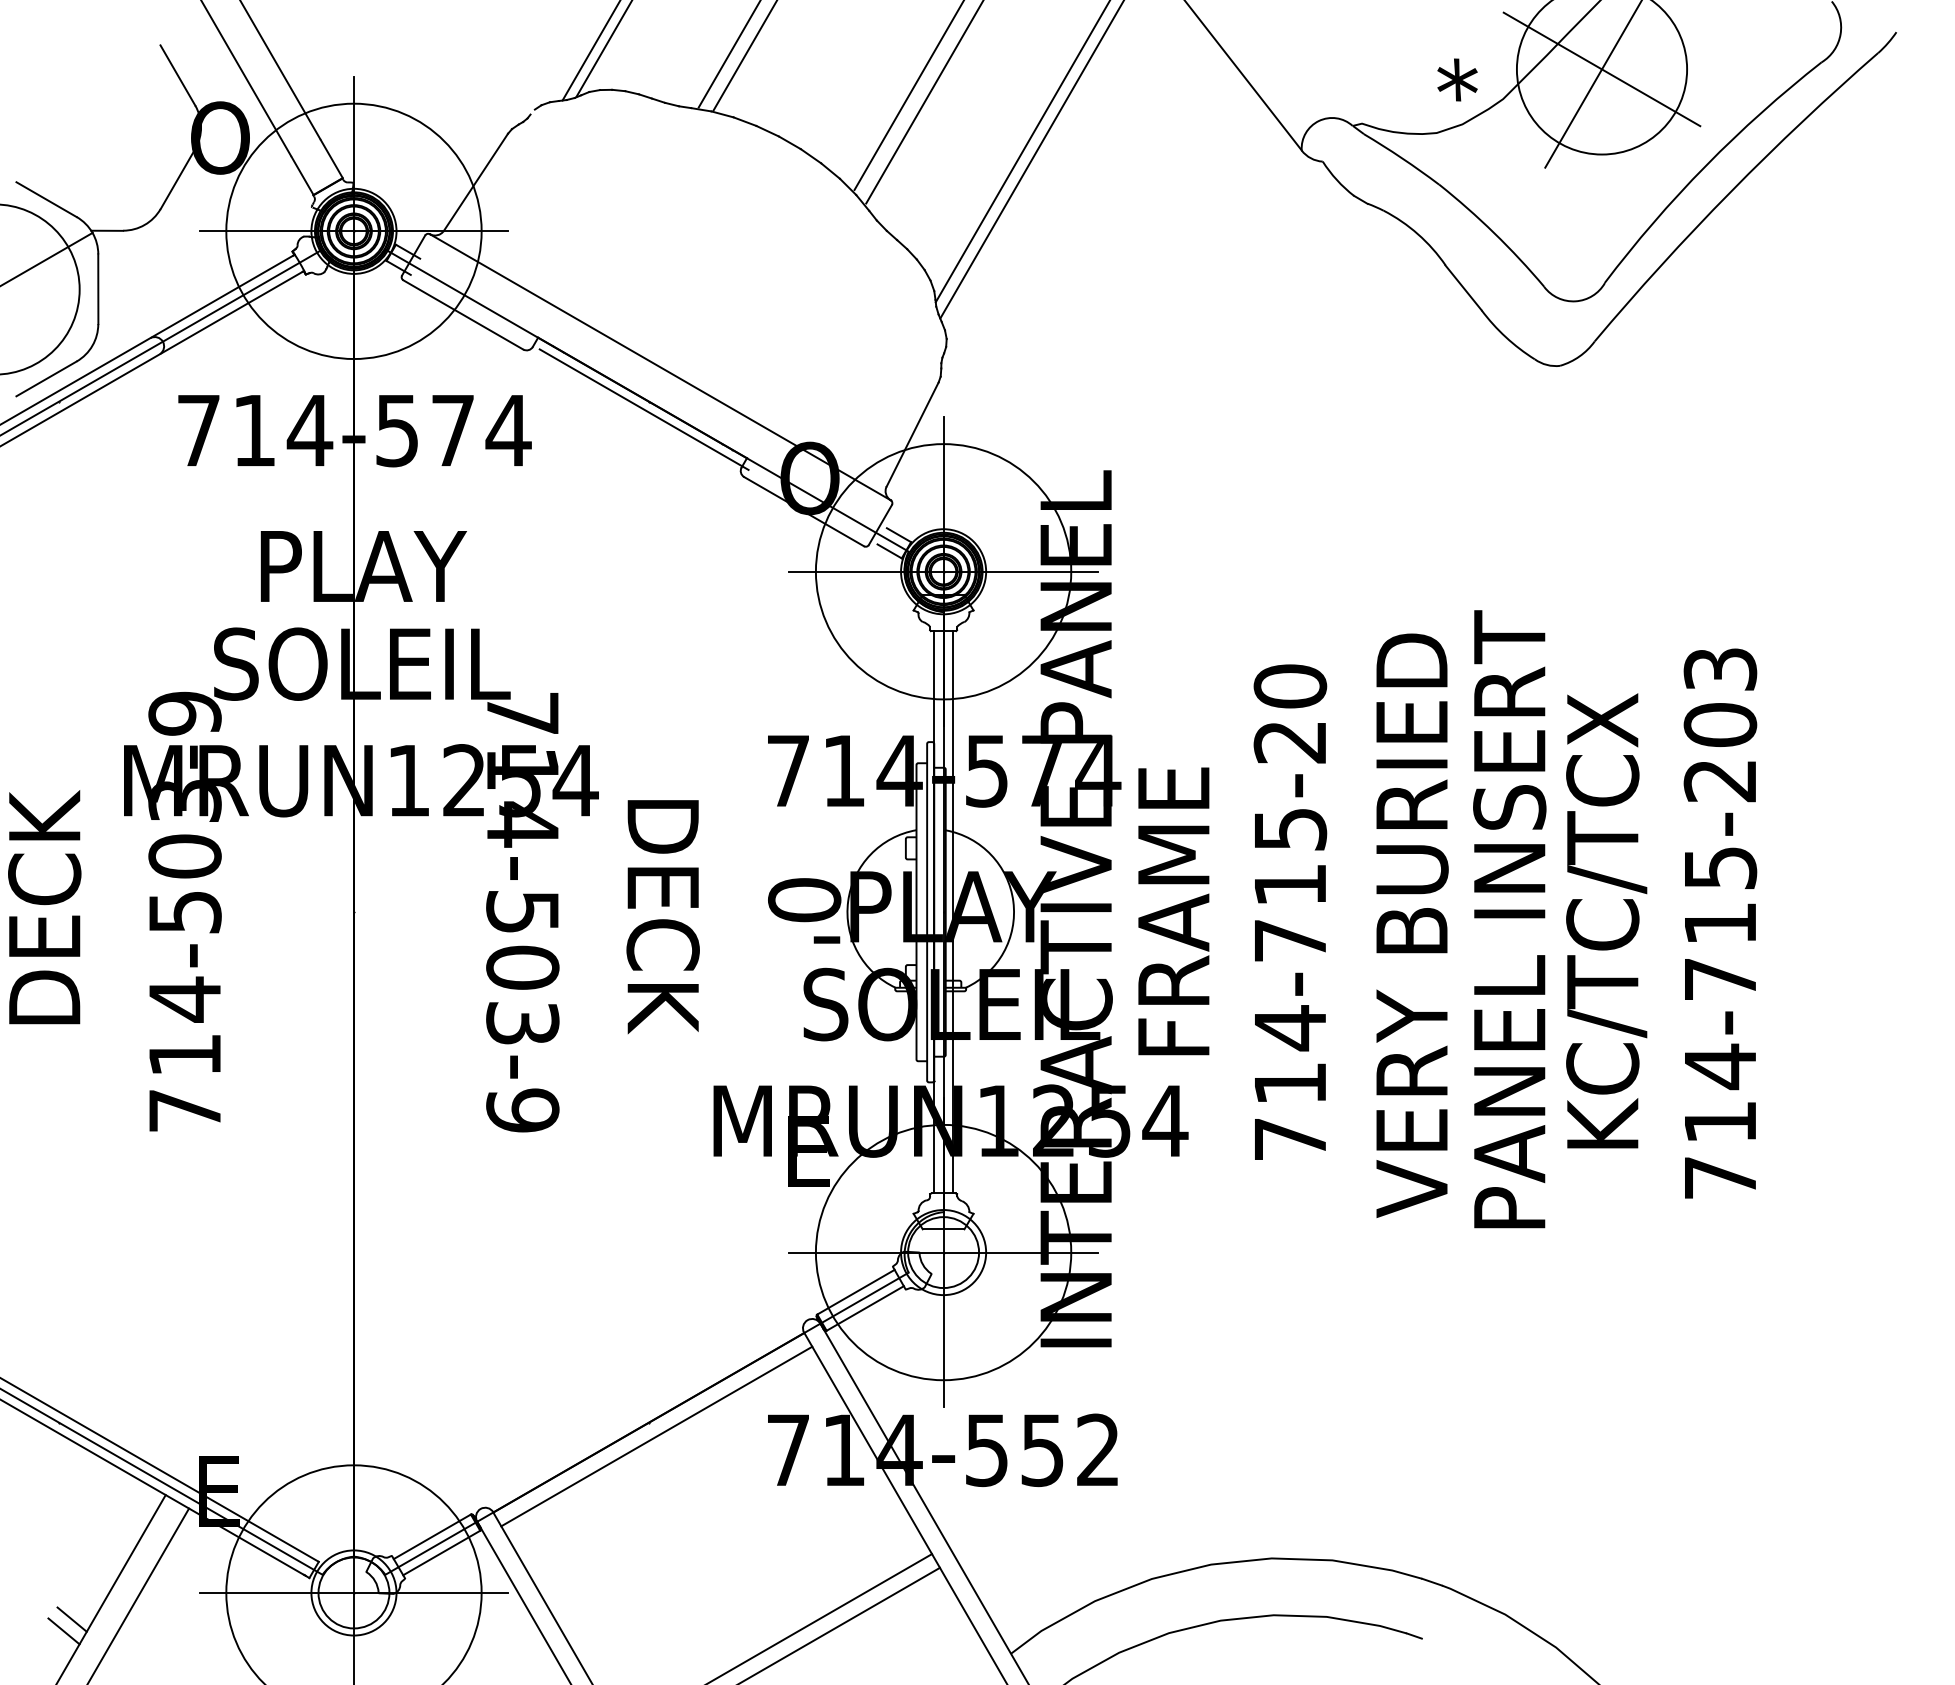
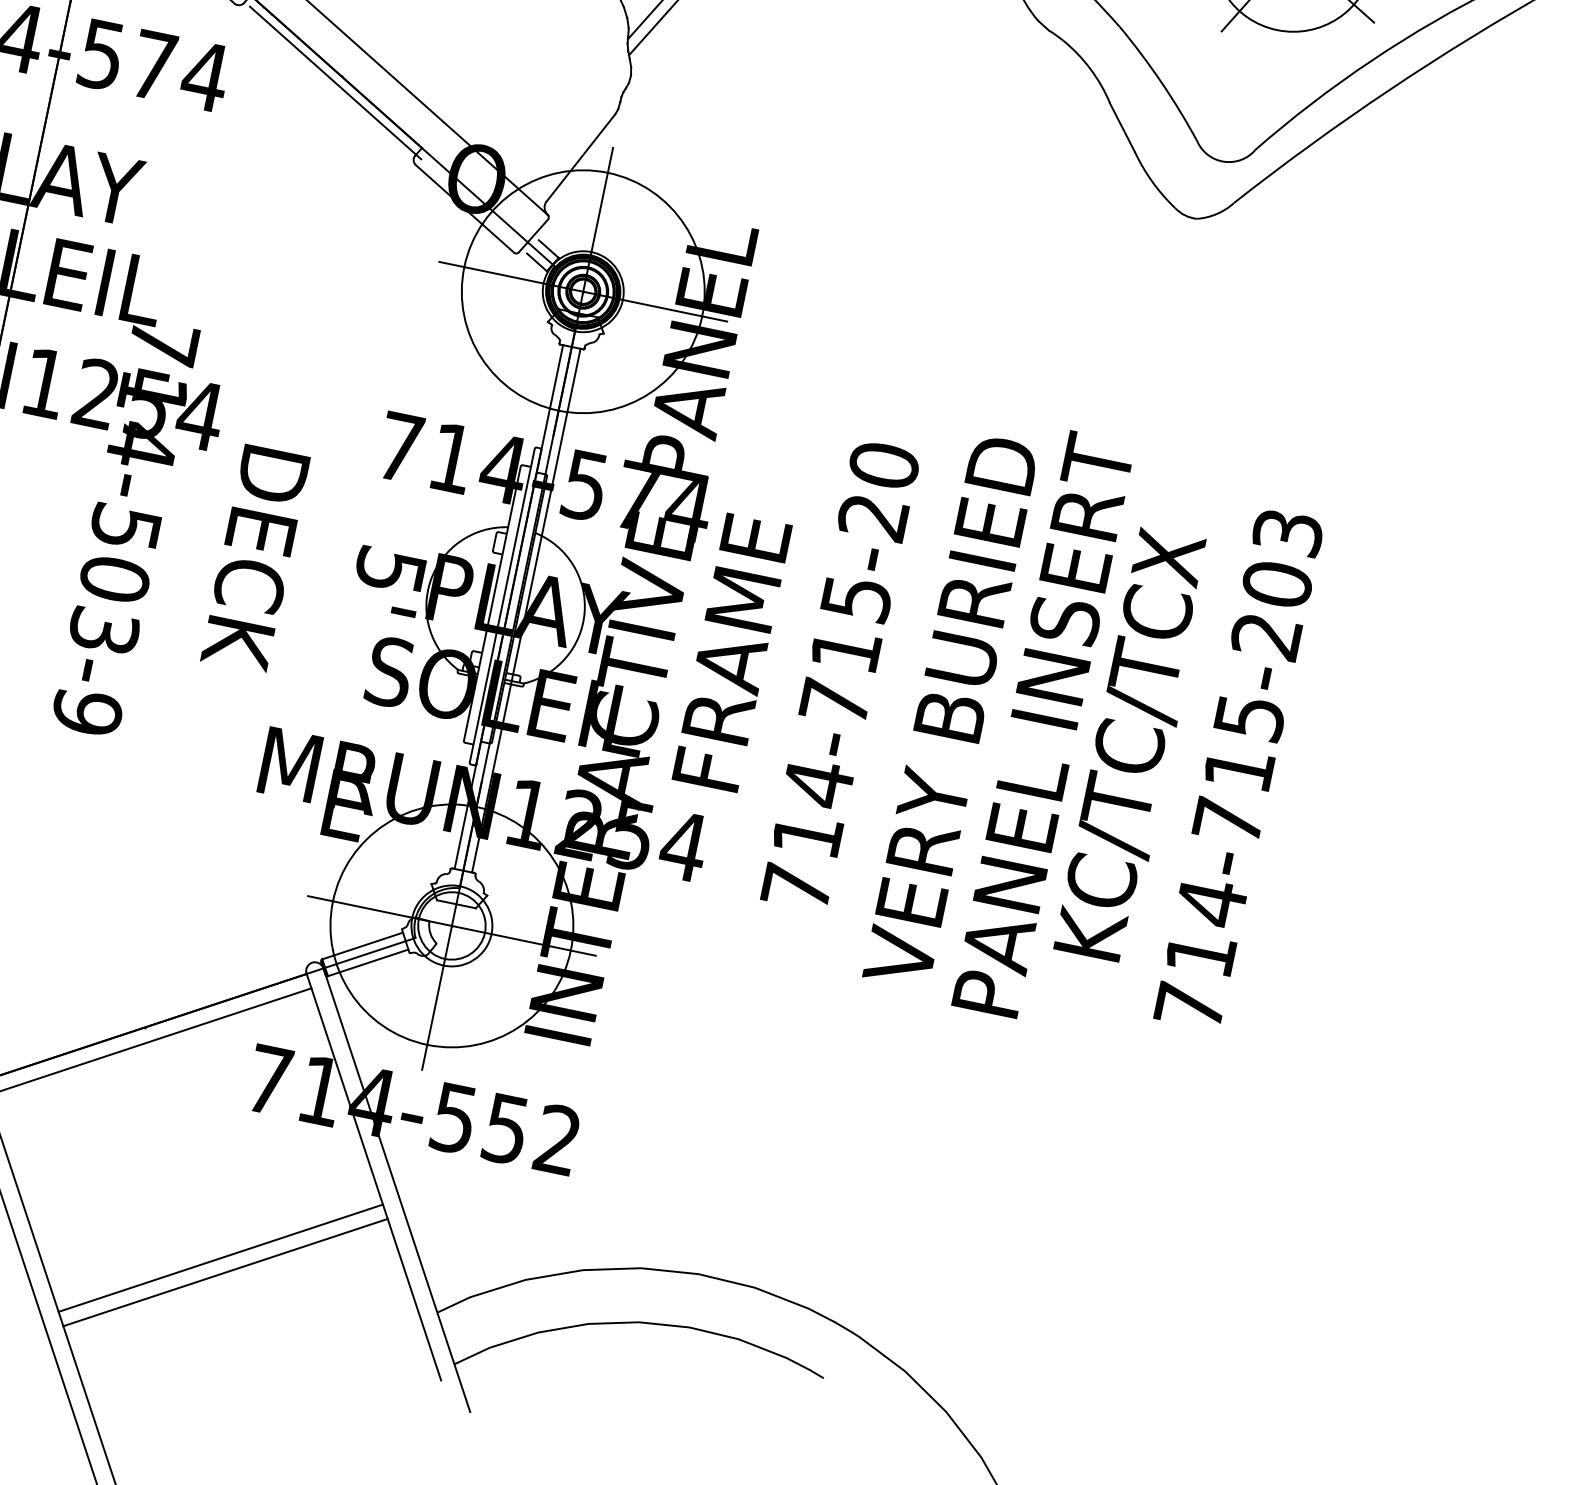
text: (804, 900) -> (390, 571), 0' -> 5'

